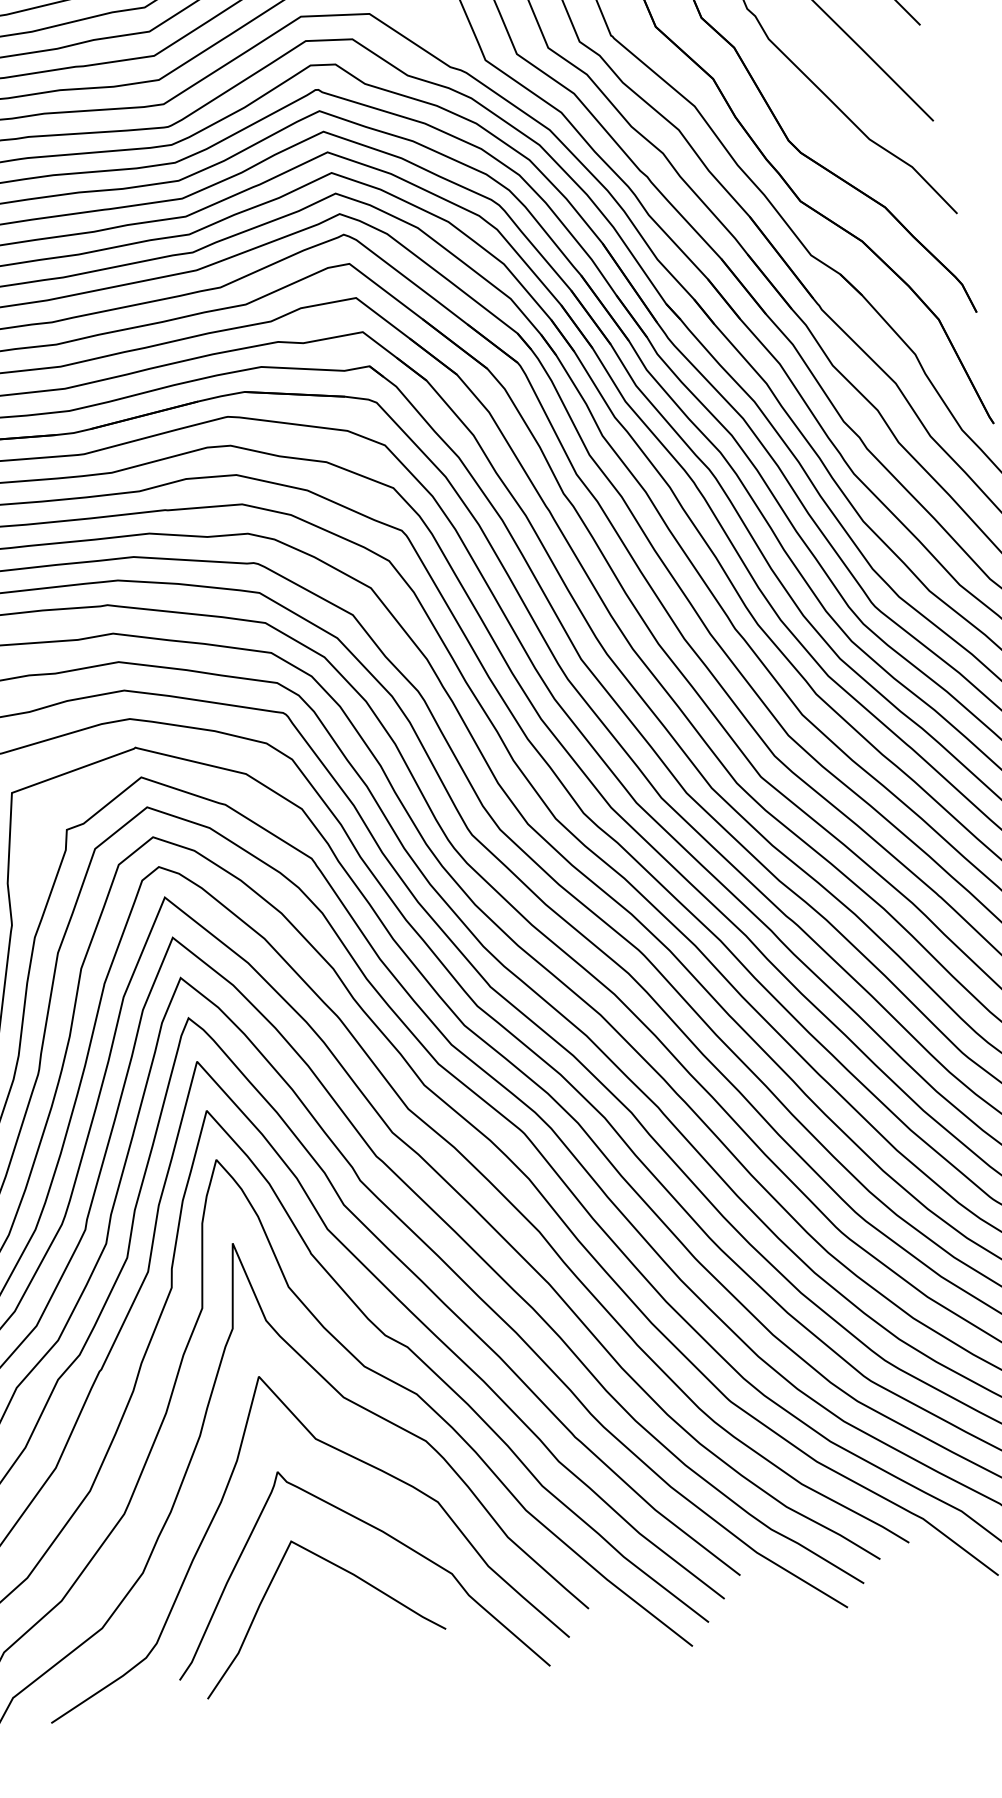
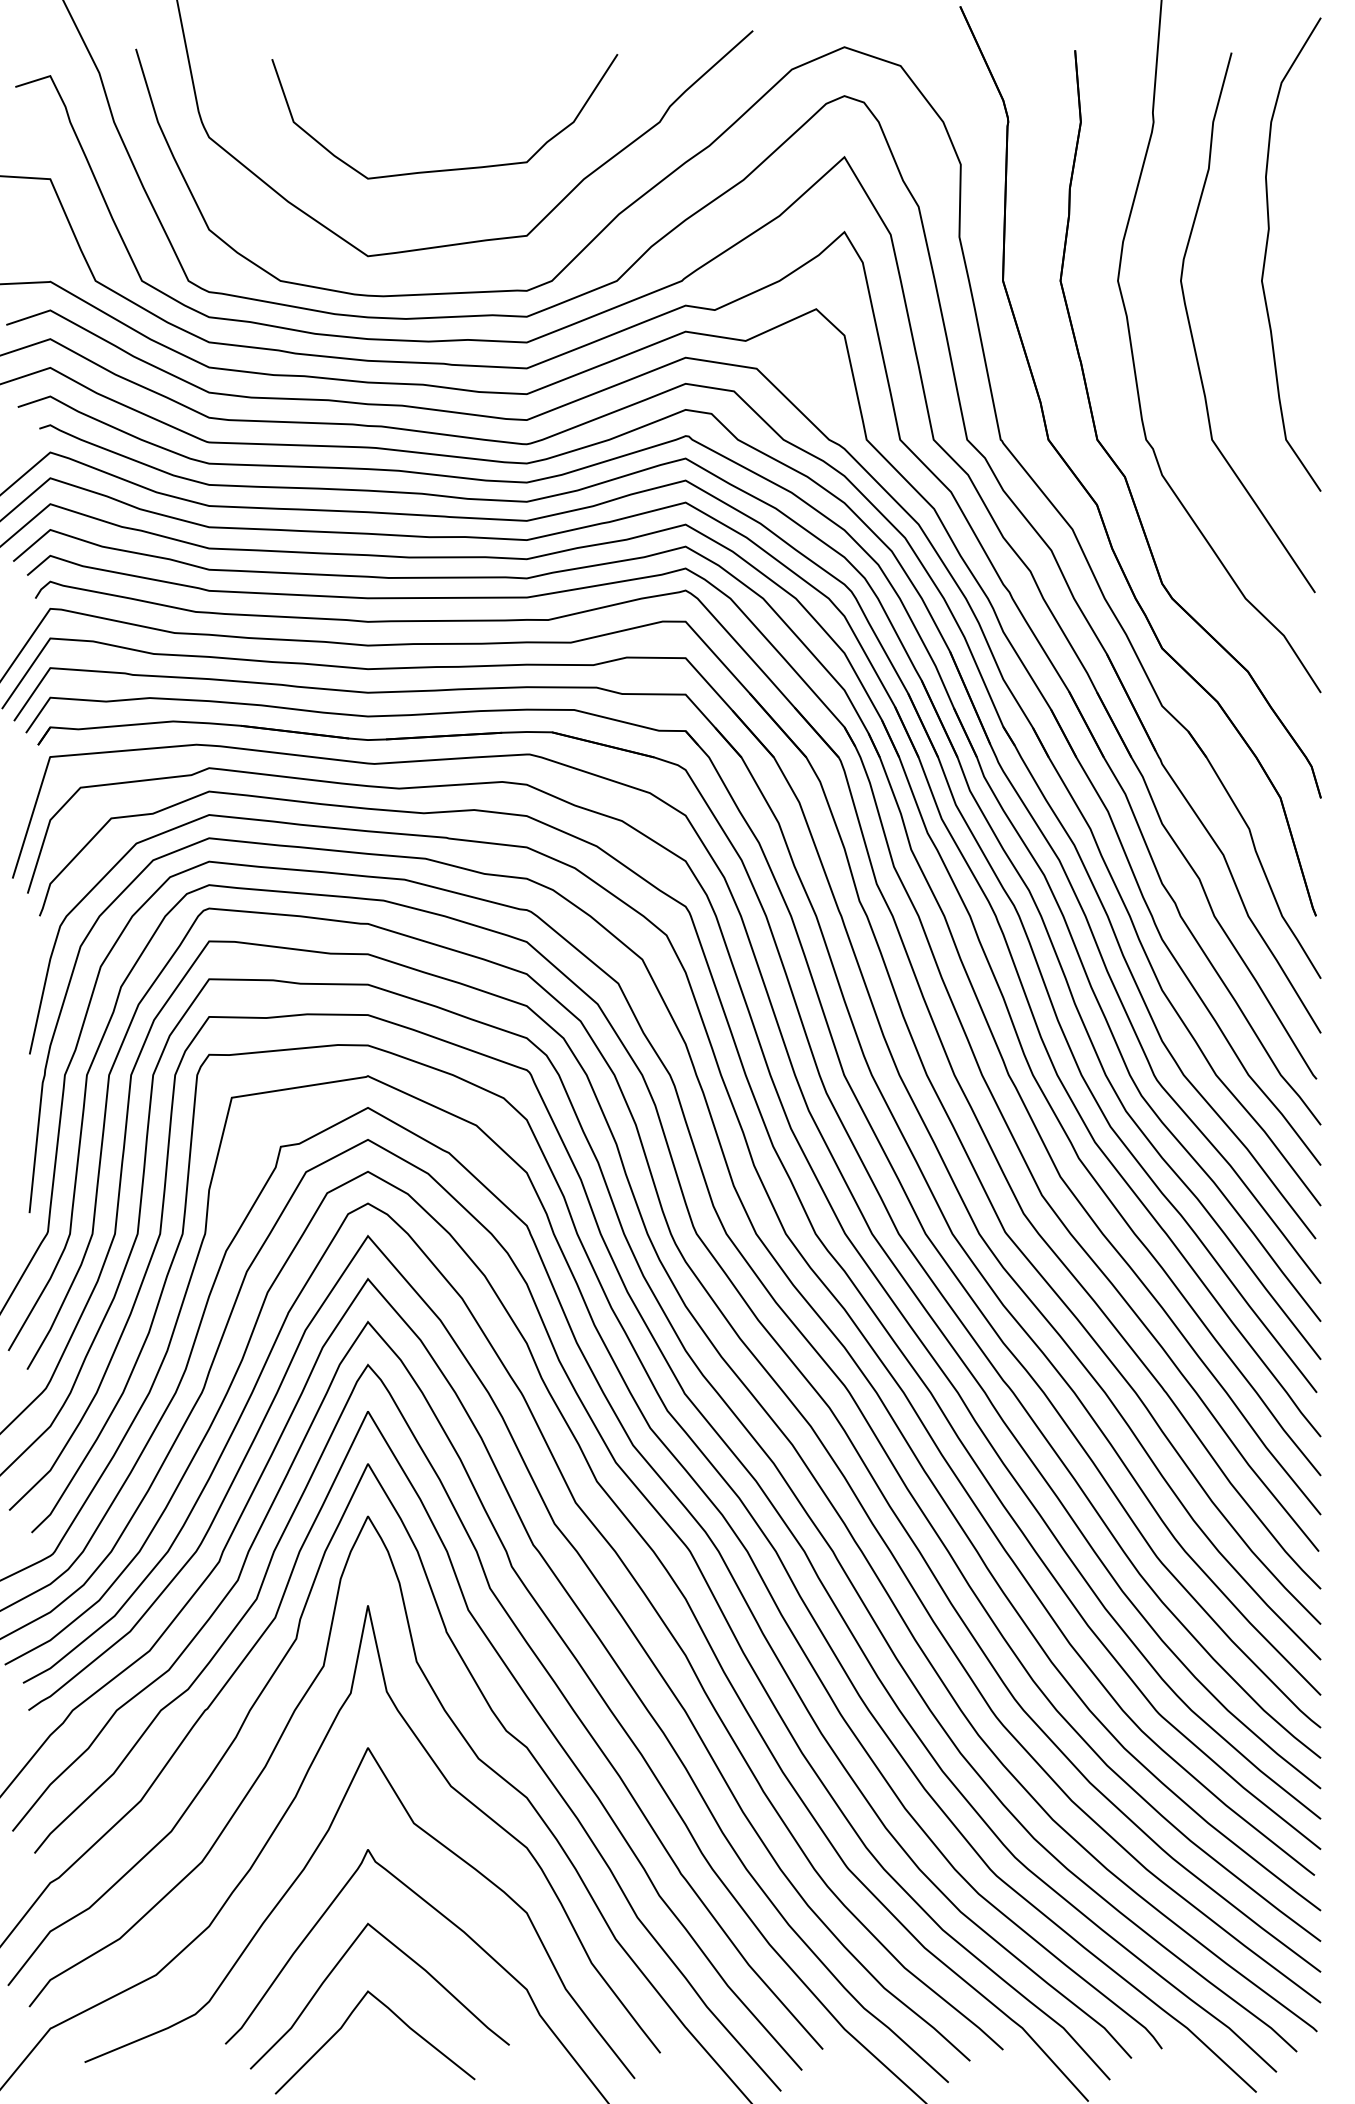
curve: (332, 1622) -> (394, 2015), added

